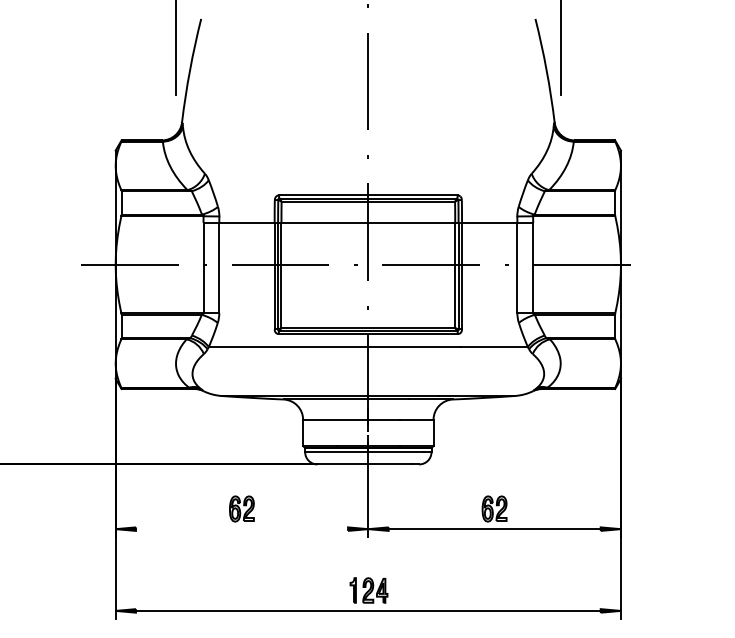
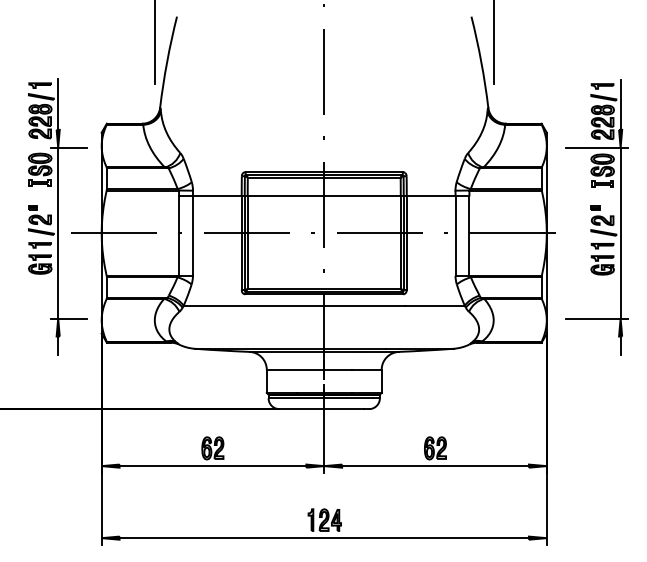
part: (65, 245) -> (57, 216), added
part: (677, 246) -> (596, 217), added
line: (241, 529) -> (212, 466), added

